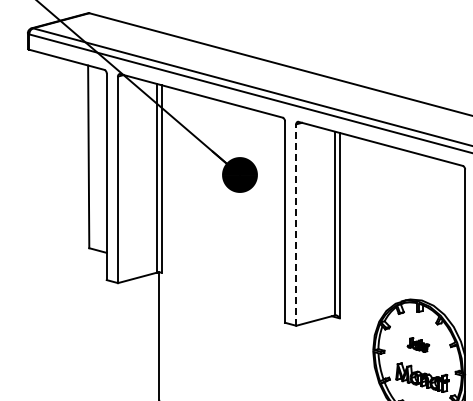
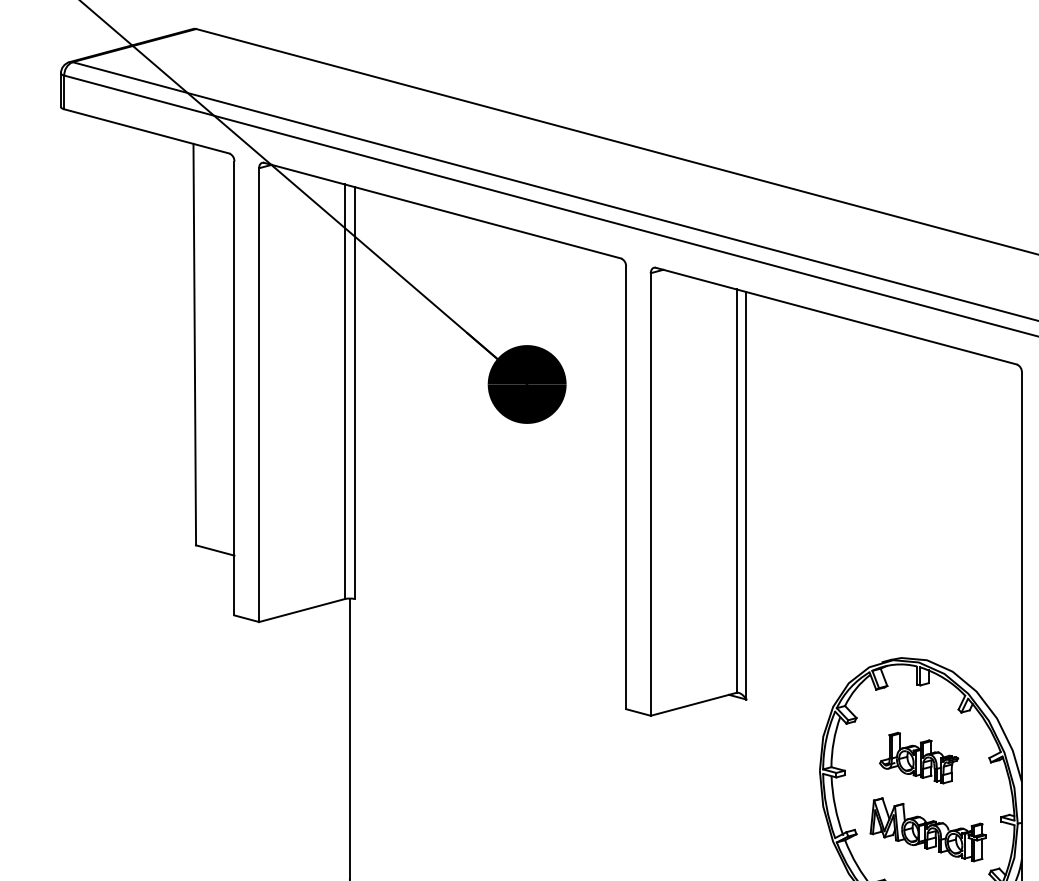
line: (296, 225) -> (651, 495), dashed -> solid
part: (418, 344) -> (919, 756), size x1.67

